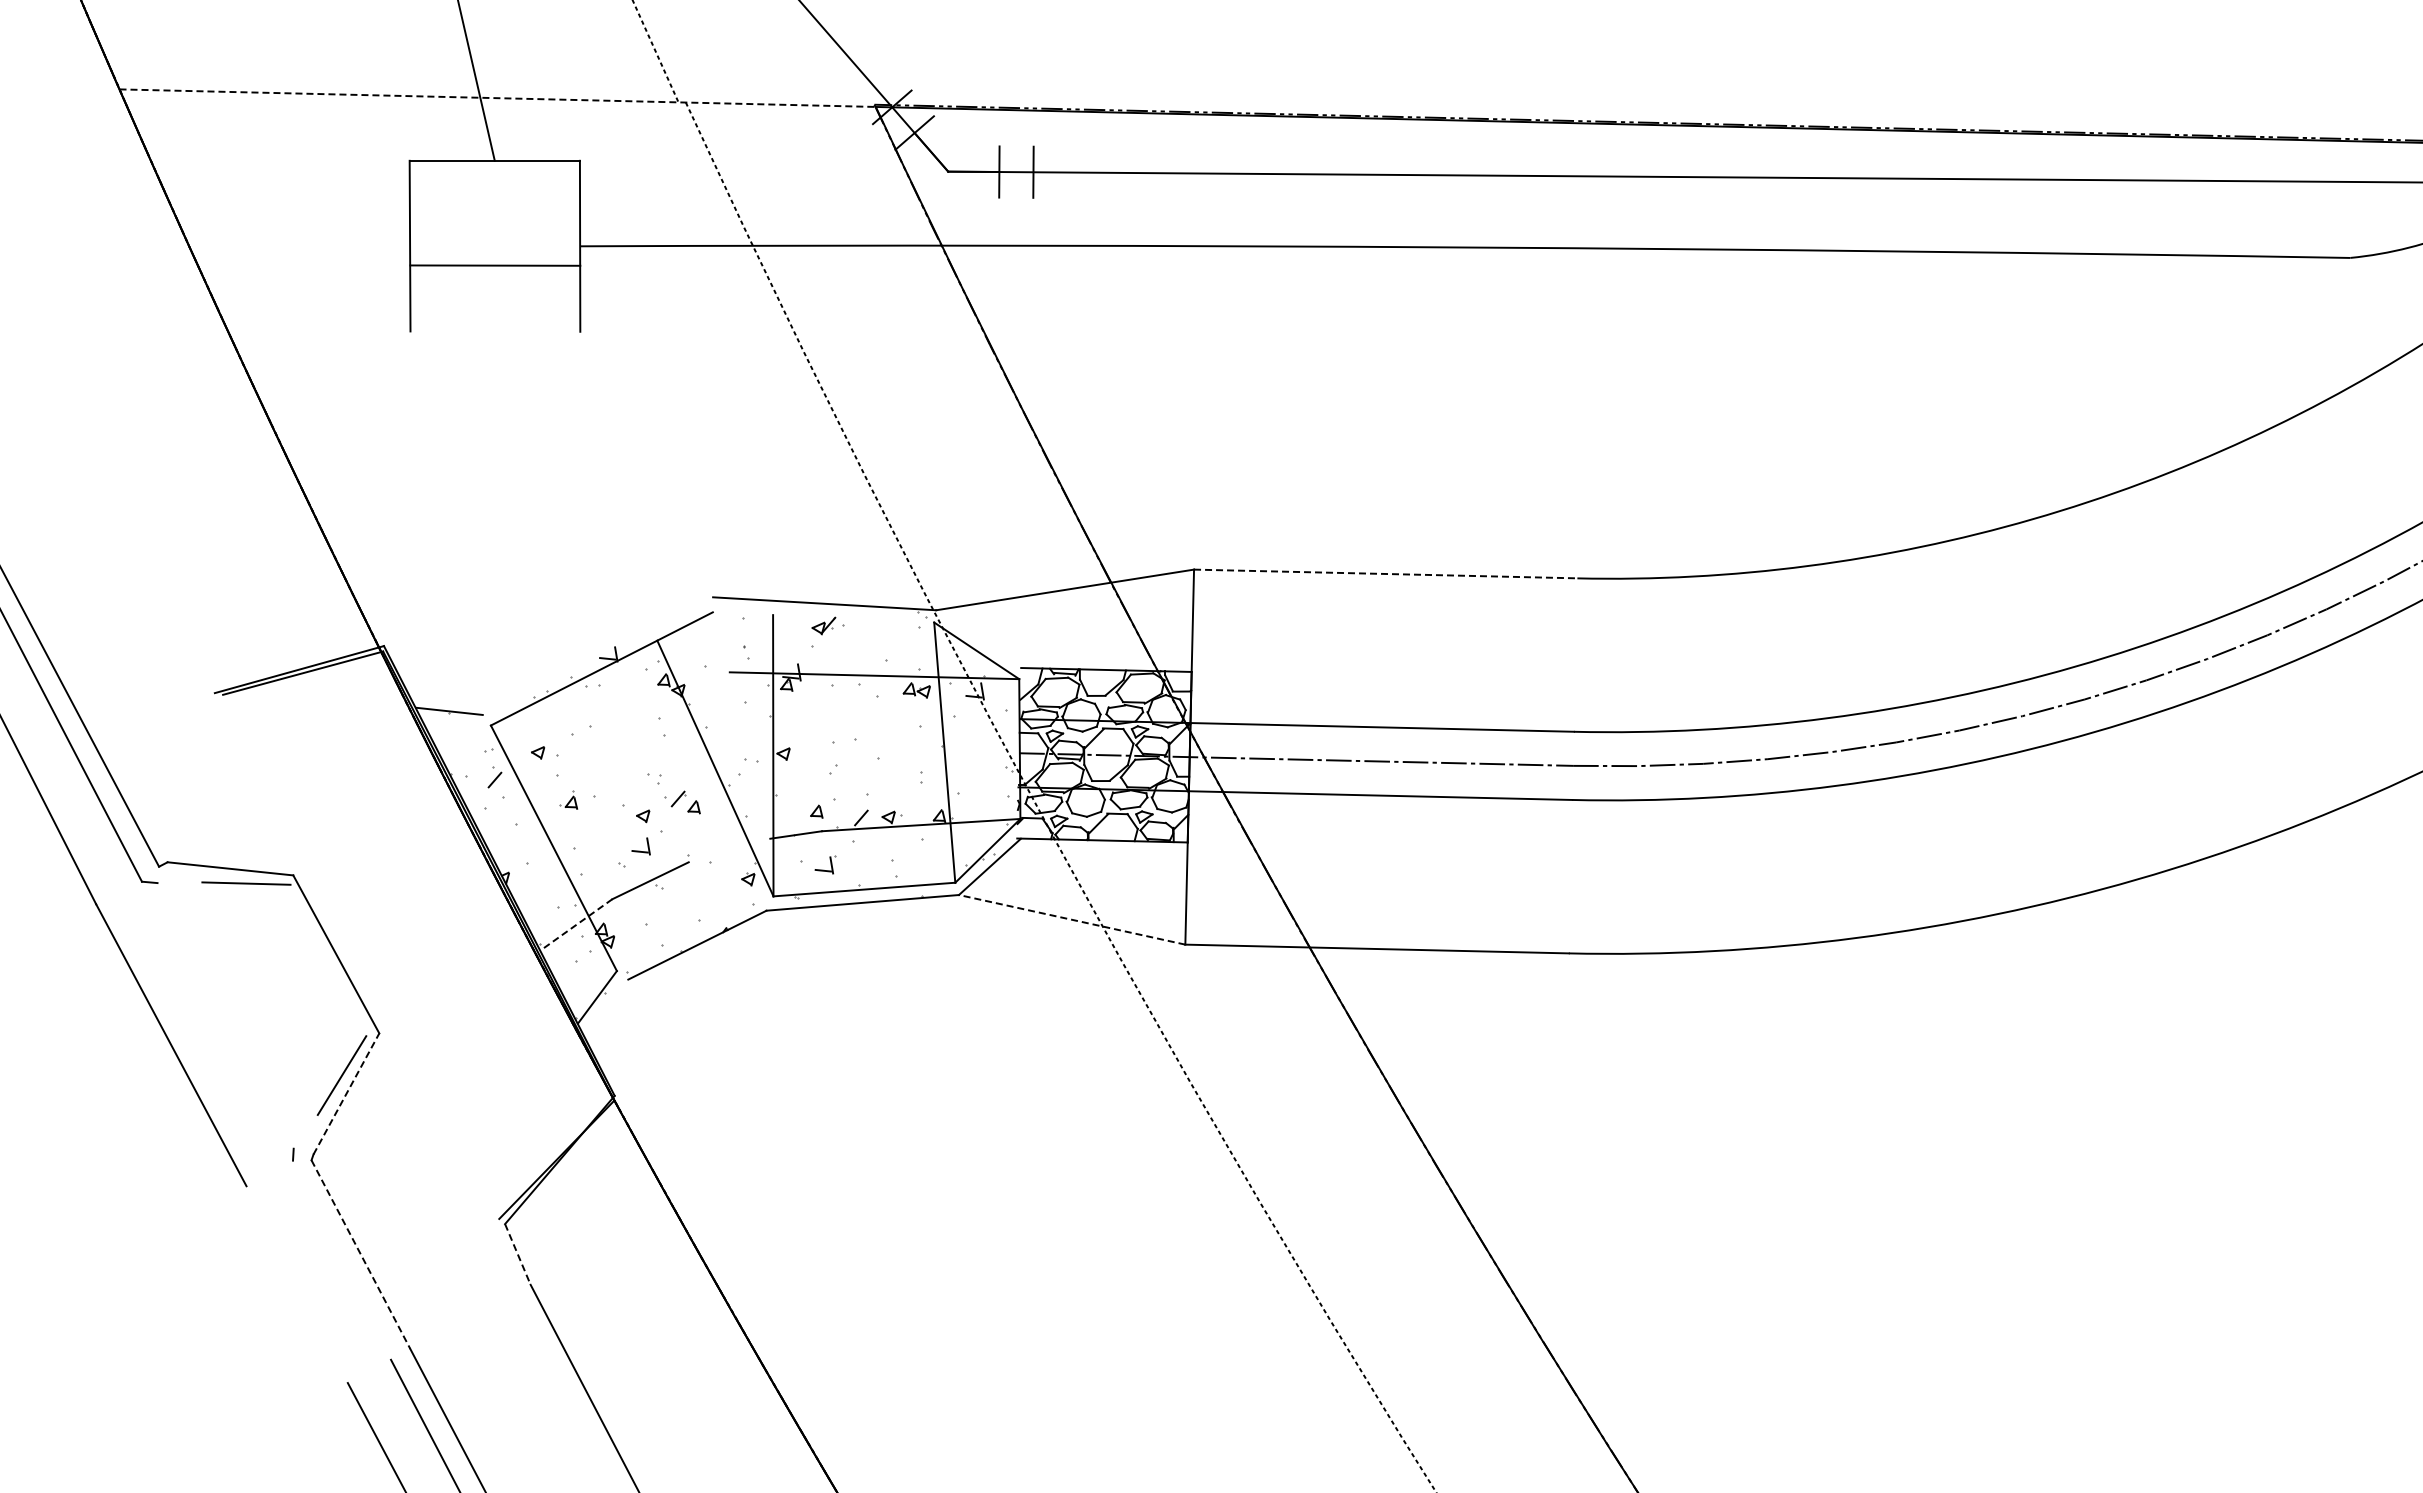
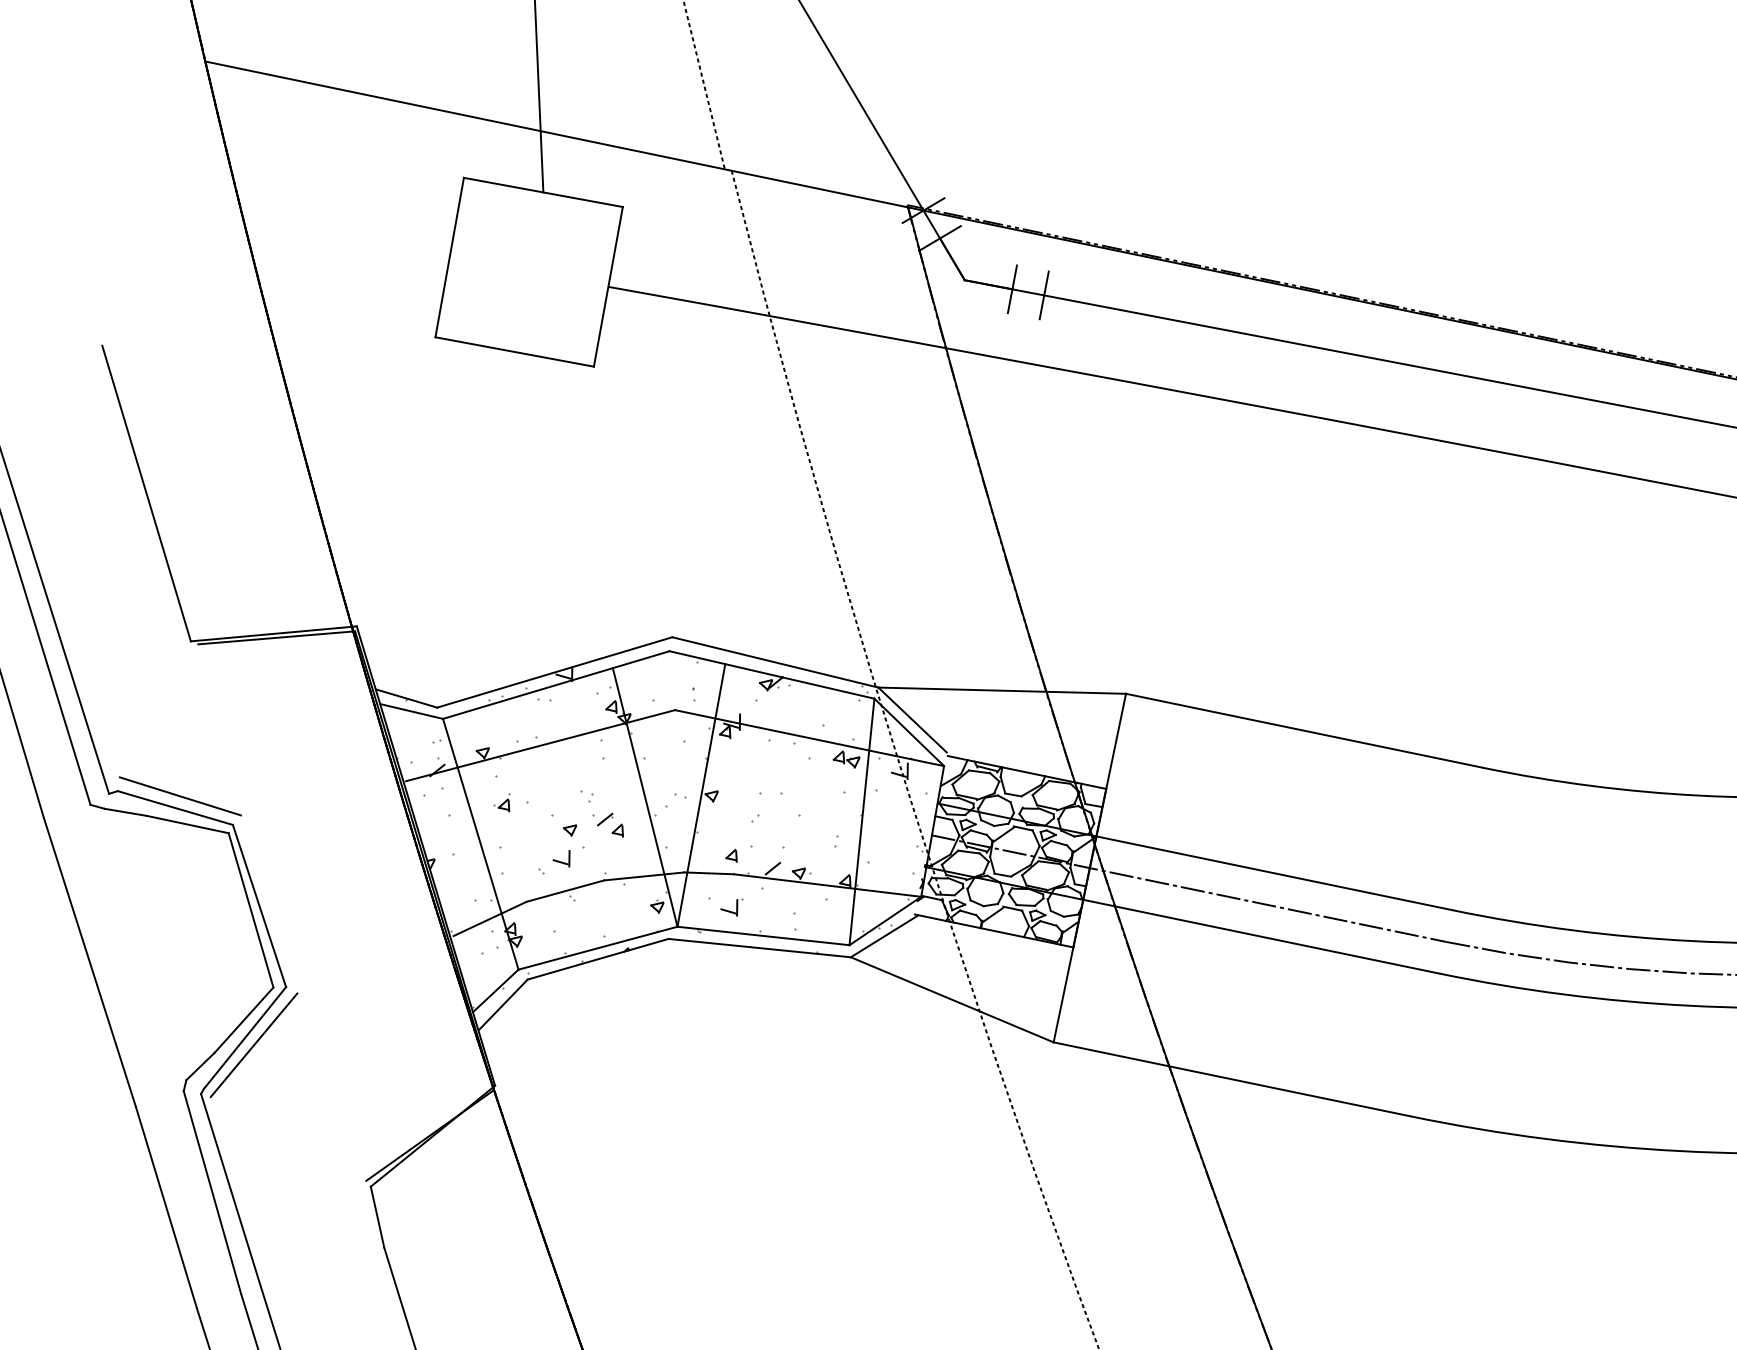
line: (498, 98) -> (557, 134), dashed -> solid
line: (495, 265) -> (514, 351), moved
line: (140, 548) -> (146, 493), added
line: (1385, 573) -> (1304, 730), dashed -> solid
line: (823, 617) -> (771, 675), added
line: (977, 637) -> (912, 720), added
line: (597, 655) -> (554, 671), added
line: (456, 723) -> (411, 711), added
line: (596, 734) -> (540, 745), added
line: (729, 850) -> (644, 876), added
line: (233, 855) -> (180, 796), added
line: (179, 882) -> (125, 812), added
line: (1072, 919) -> (952, 999), dashed -> solid
line: (577, 924) -> (489, 919), dashed -> solid
line: (694, 933) -> (597, 947), added
line: (328, 960) -> (251, 910), added
line: (607, 1009) -> (503, 1003), added
line: (346, 1093) -> (245, 1037), dashed -> solid
line: (357, 1099) -> (254, 1045), added
line: (305, 1131) -> (200, 1066), added
line: (517, 1254) -> (377, 1217), dashed -> solid
line: (361, 1255) -> (231, 1191), dashed -> solid
line: (342, 1259) -> (213, 1191), added
line: (296, 1284) -> (165, 1207), added

